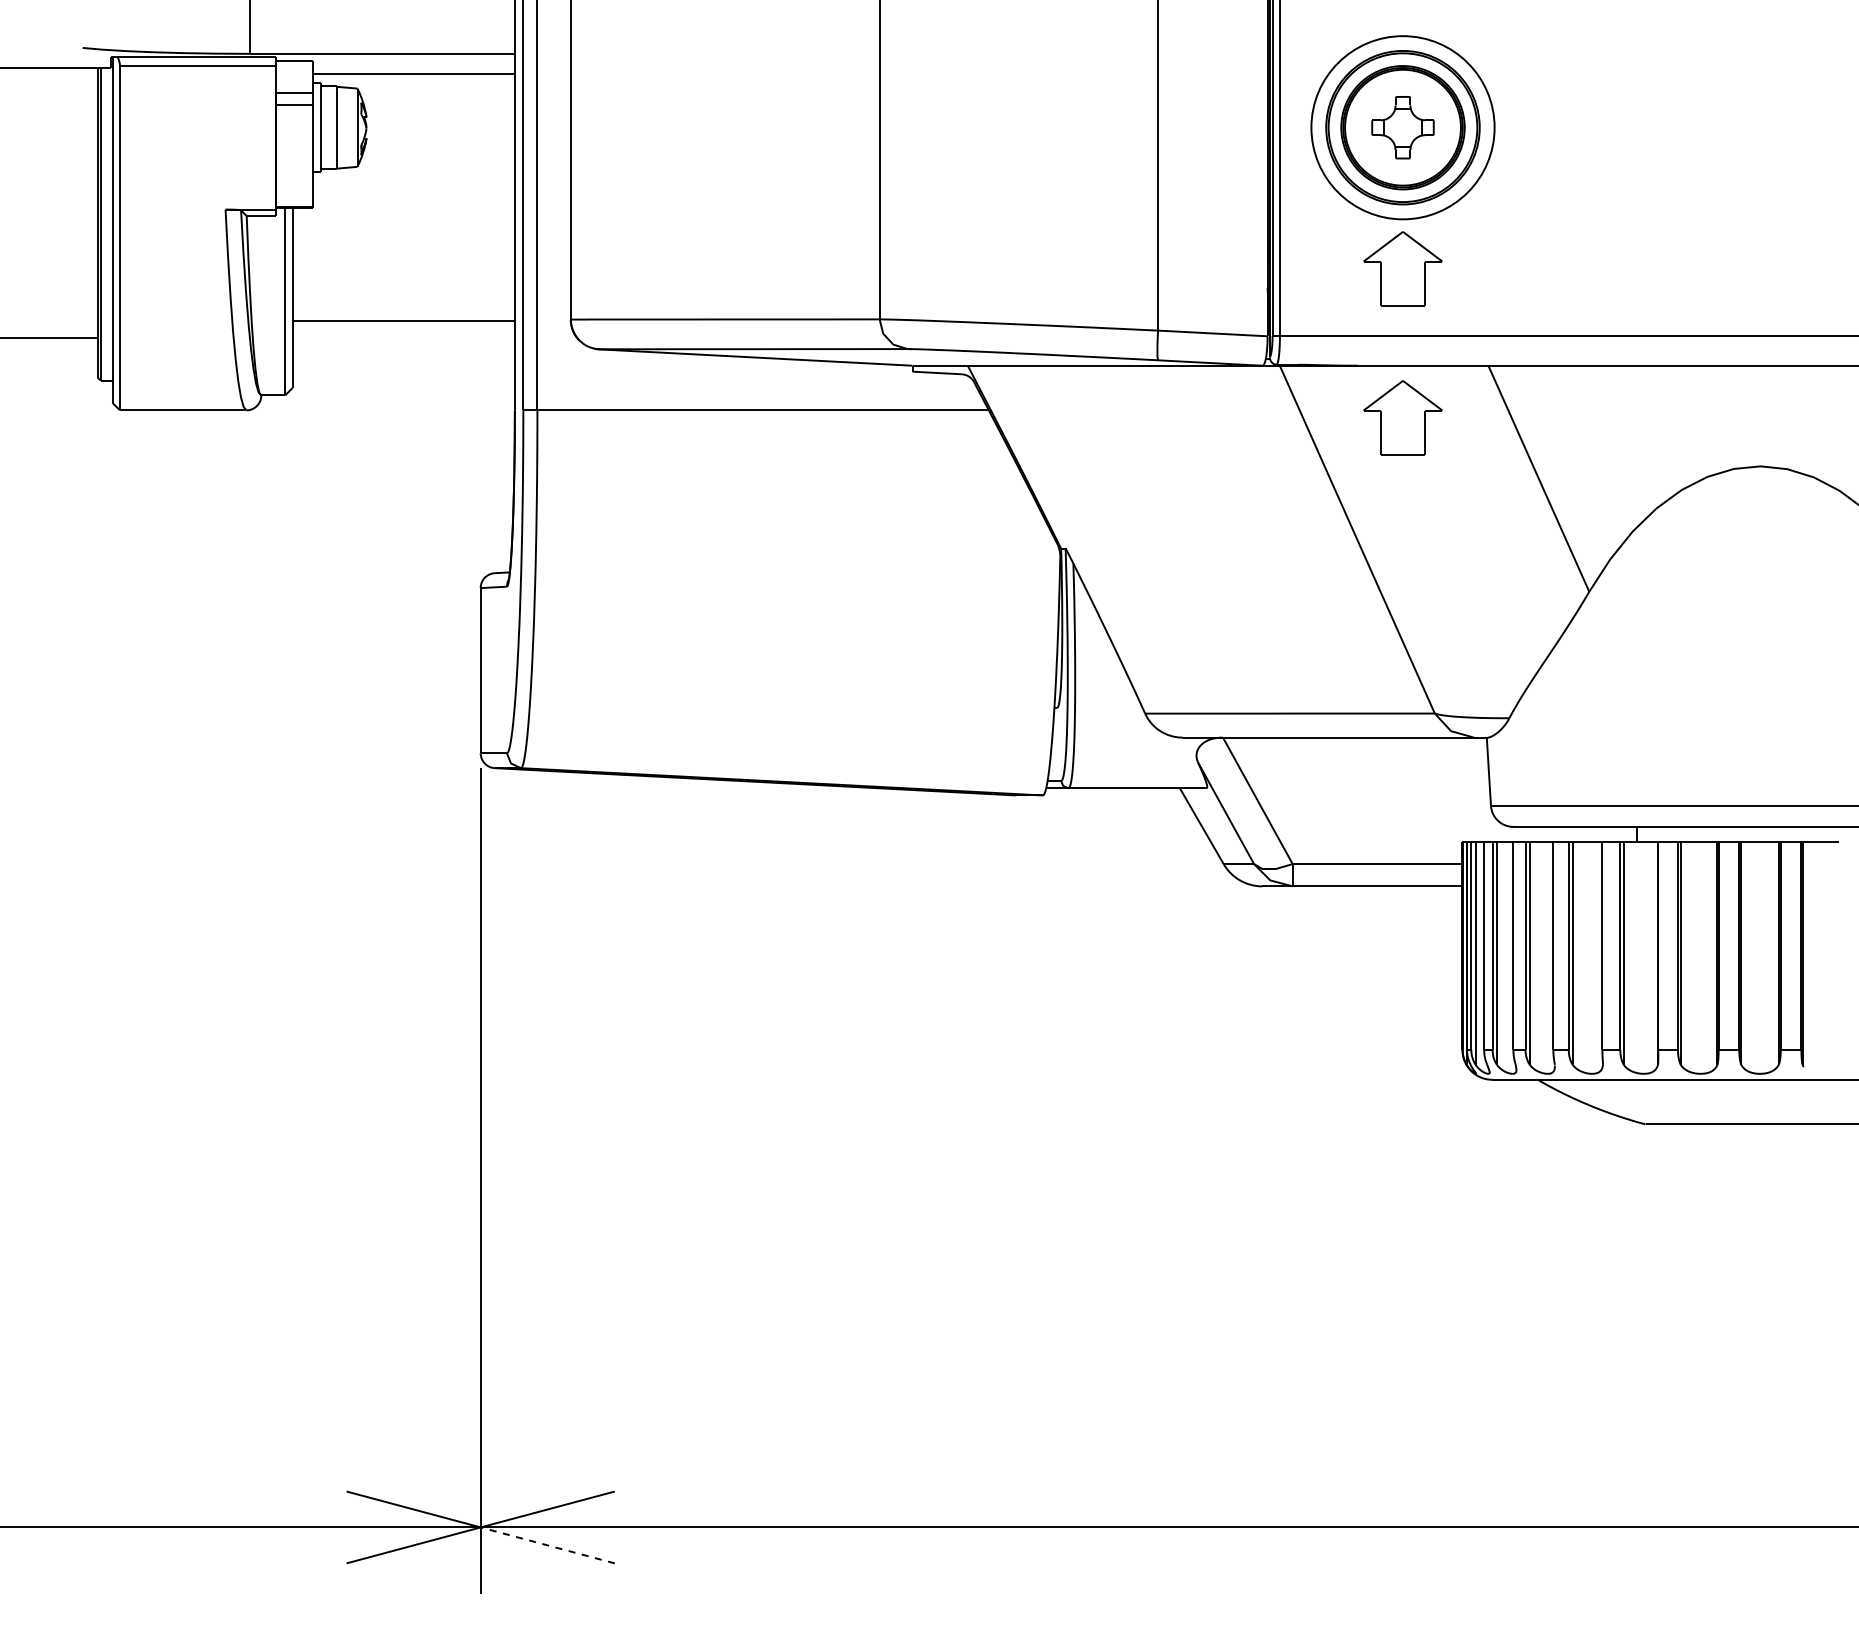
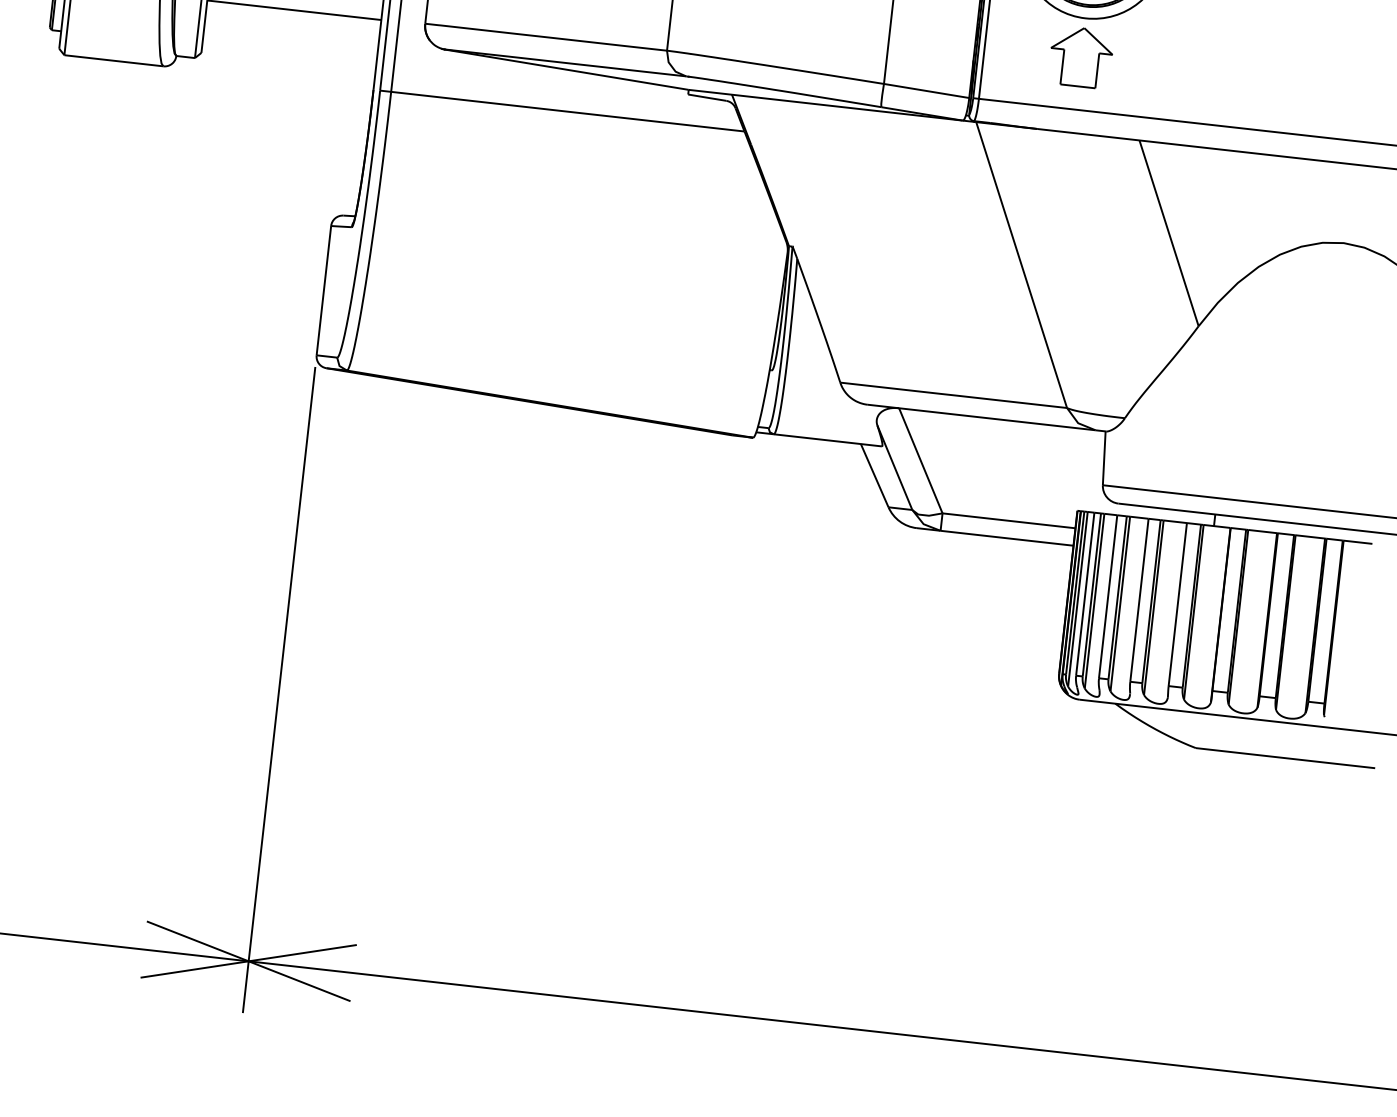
part: (1402, 417) -> (1067, 173), removed
line: (547, 1545) -> (299, 981), dashed -> solid

